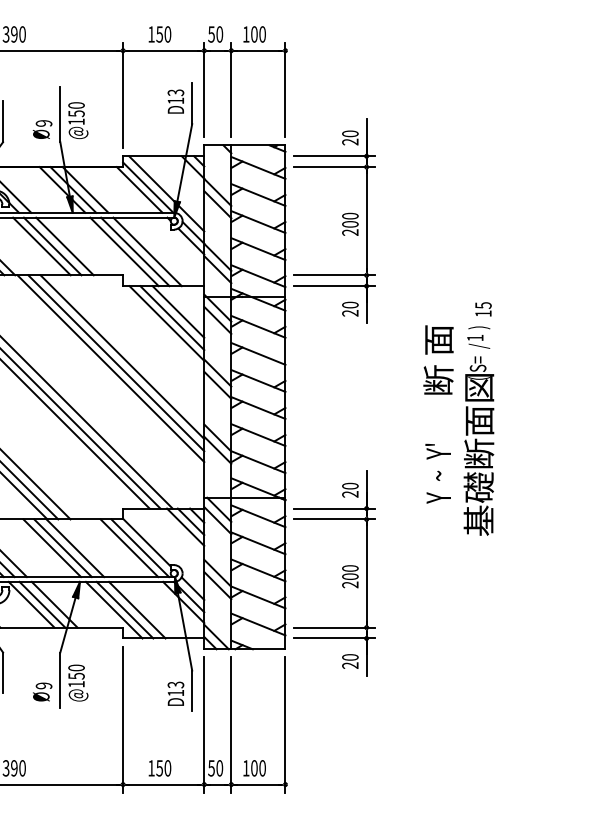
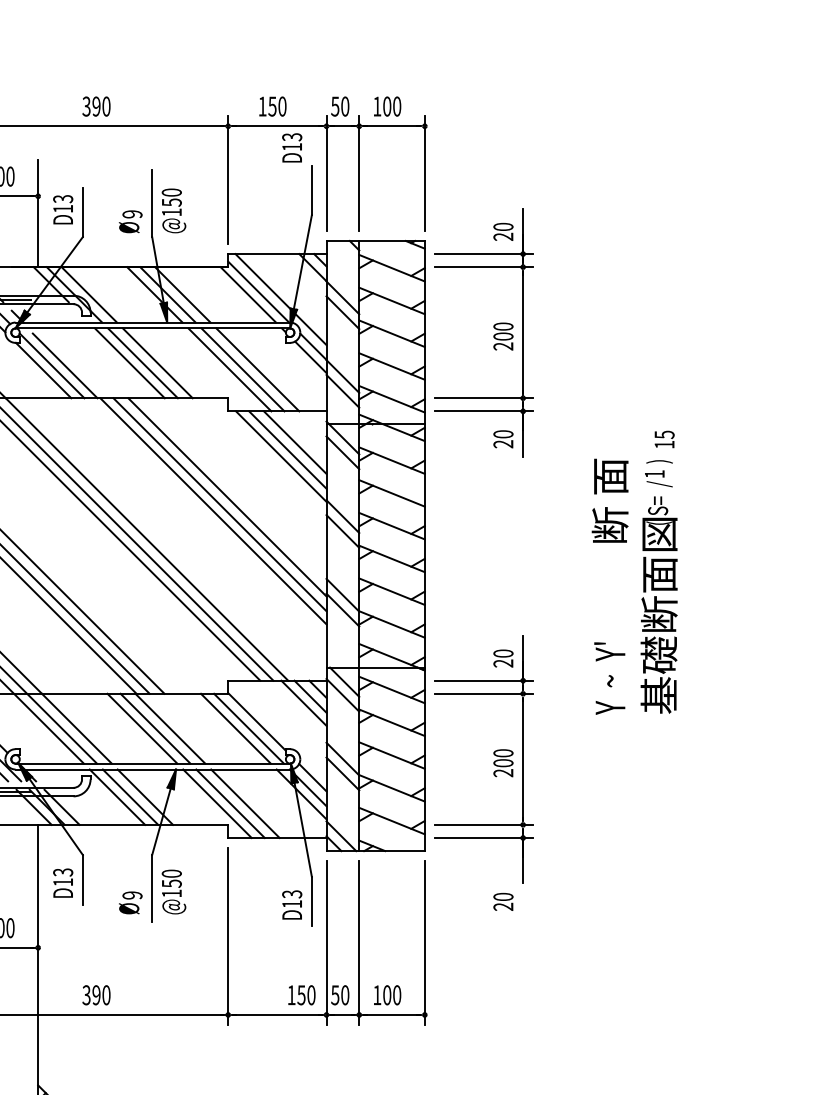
text: (176, 101) -> (292, 147), moved
text: (437, 473) -> (609, 678), moved
text: (350, 661) -> (503, 901), moved
text: (159, 768) -> (301, 995), moved

